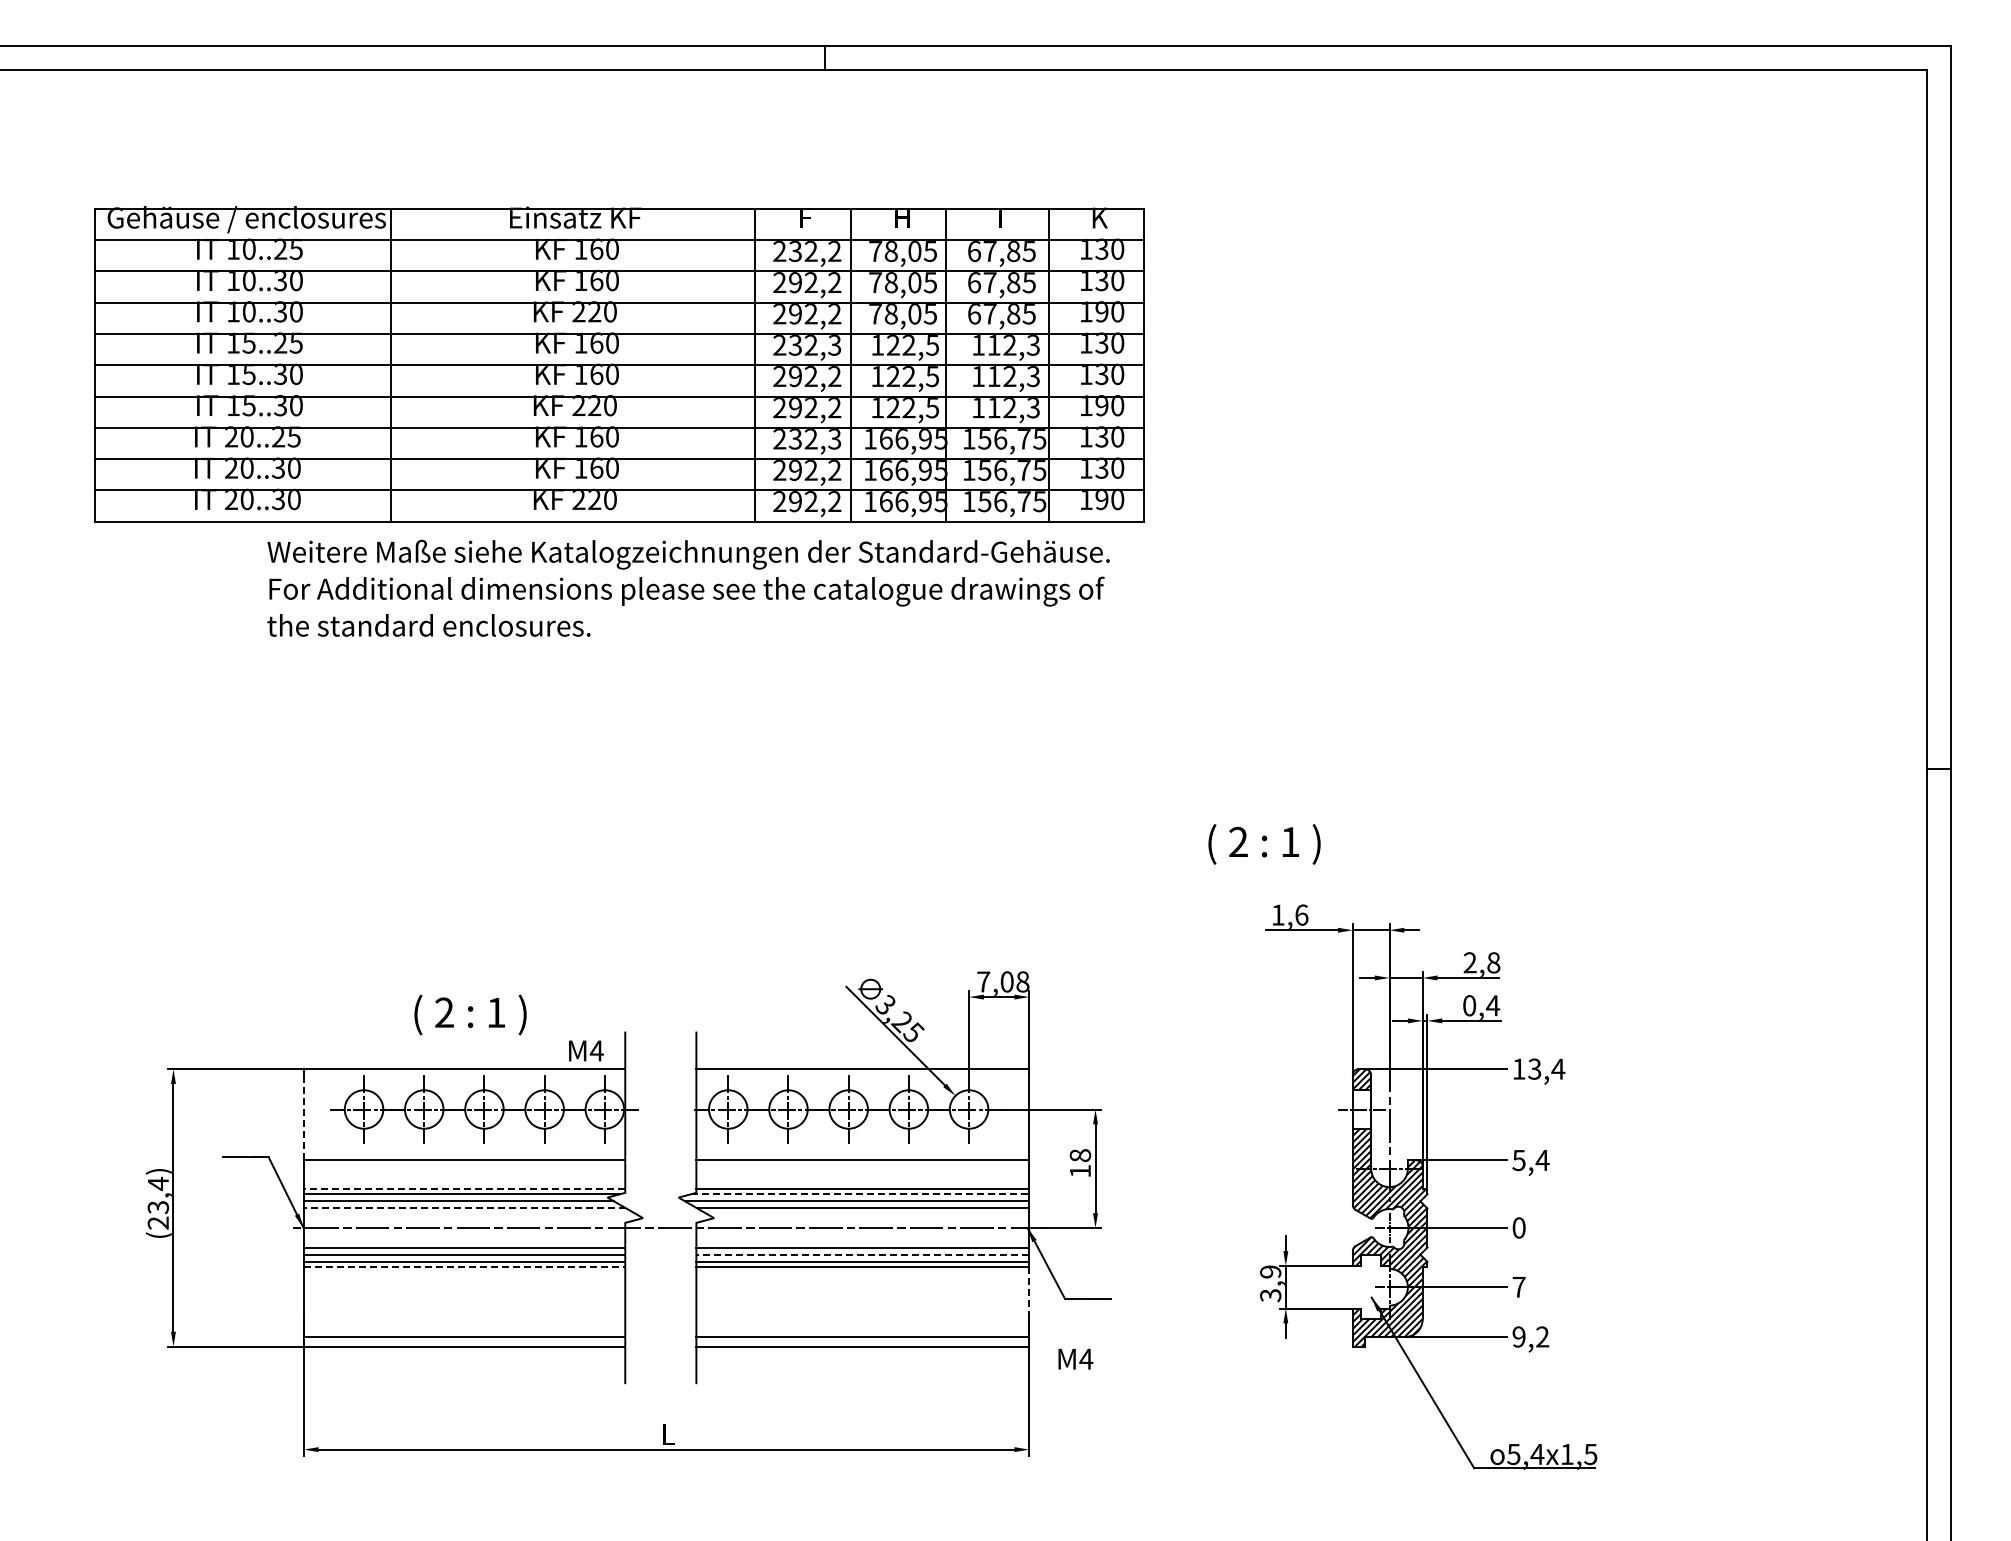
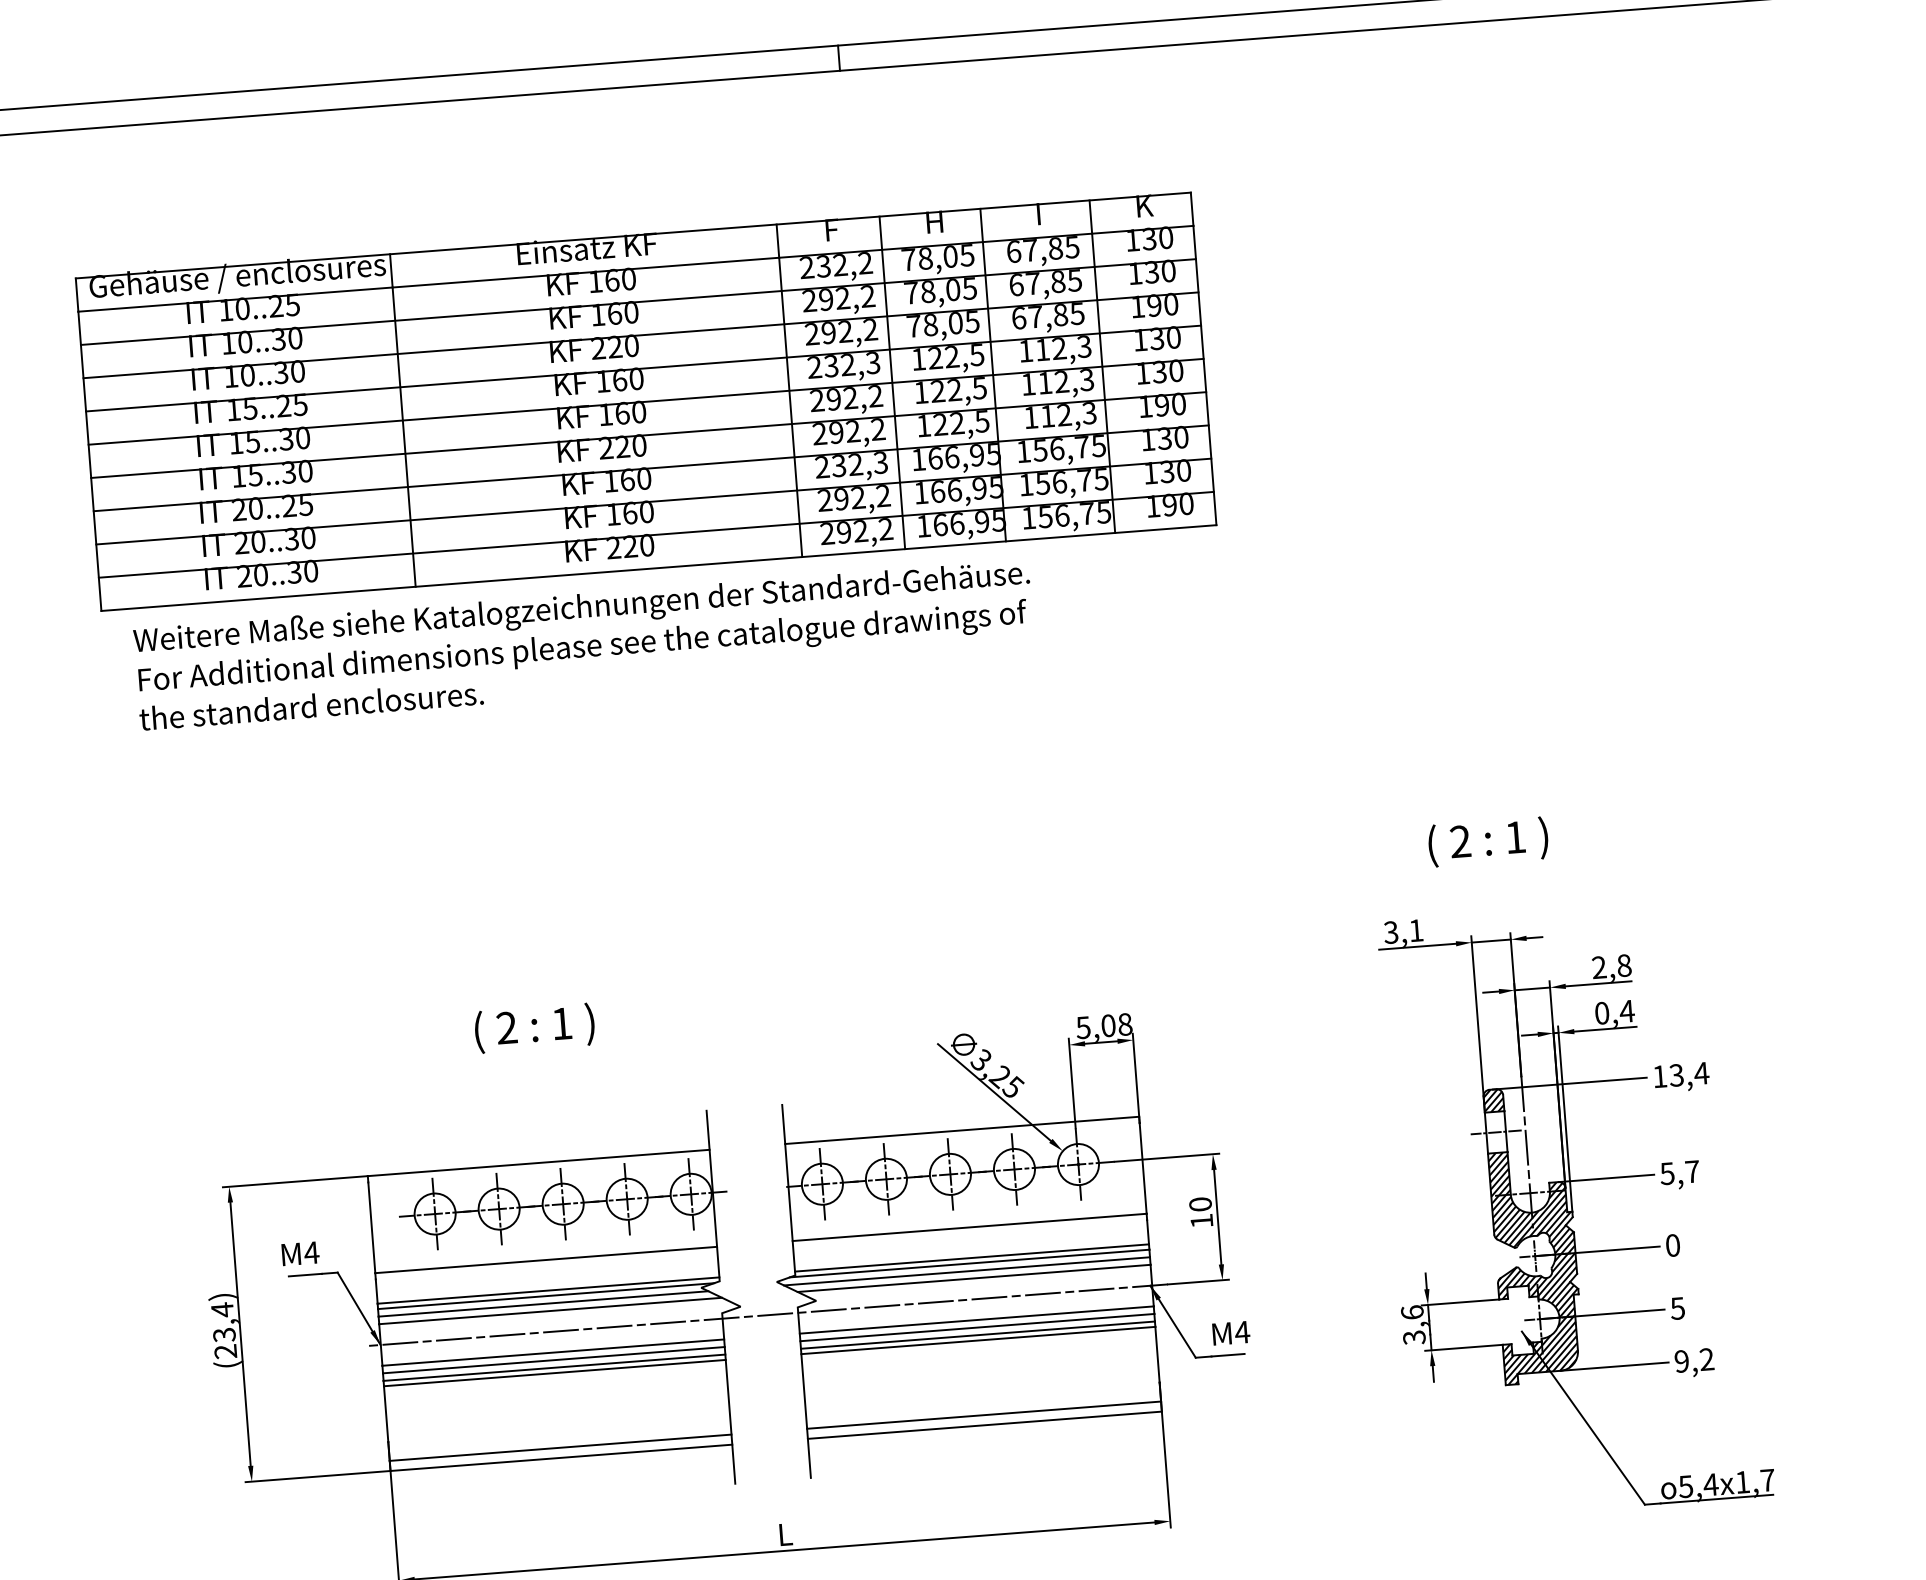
text: (688, 587) -> (584, 644), moved
text: (1264, 844) -> (1488, 842), moved
text: (1289, 914) -> (1403, 930), 1,6 -> 3,1
text: (983, 981) -> (1083, 1027), 7,08 -> 5,08
text: (470, 1014) -> (534, 1027), moved
text: (586, 1050) -> (300, 1253), moved
line: (303, 1117) -> (371, 1227), dashed -> solid
text: (1080, 1155) -> (1200, 1204), 18 -> 10
text: (1542, 1160) -> (1692, 1171), 5,4 -> 5,7
line: (464, 1189) -> (548, 1290), dashed -> solid
line: (860, 1194) -> (969, 1263), dashed -> solid
line: (464, 1208) -> (550, 1311), dashed -> solid
line: (862, 1254) -> (976, 1327), dashed -> solid
line: (464, 1266) -> (554, 1372), dashed -> solid
text: (1270, 1271) -> (1412, 1312), 3,9 -> 3,6
text: (1518, 1286) -> (1677, 1307), 7 -> 5
line: (1029, 1293) -> (1157, 1355), dashed -> solid
text: (1075, 1359) -> (1230, 1333), moved
text: (1590, 1454) -> (1767, 1480), 5,4x1,5 -> 5,4x1,7

